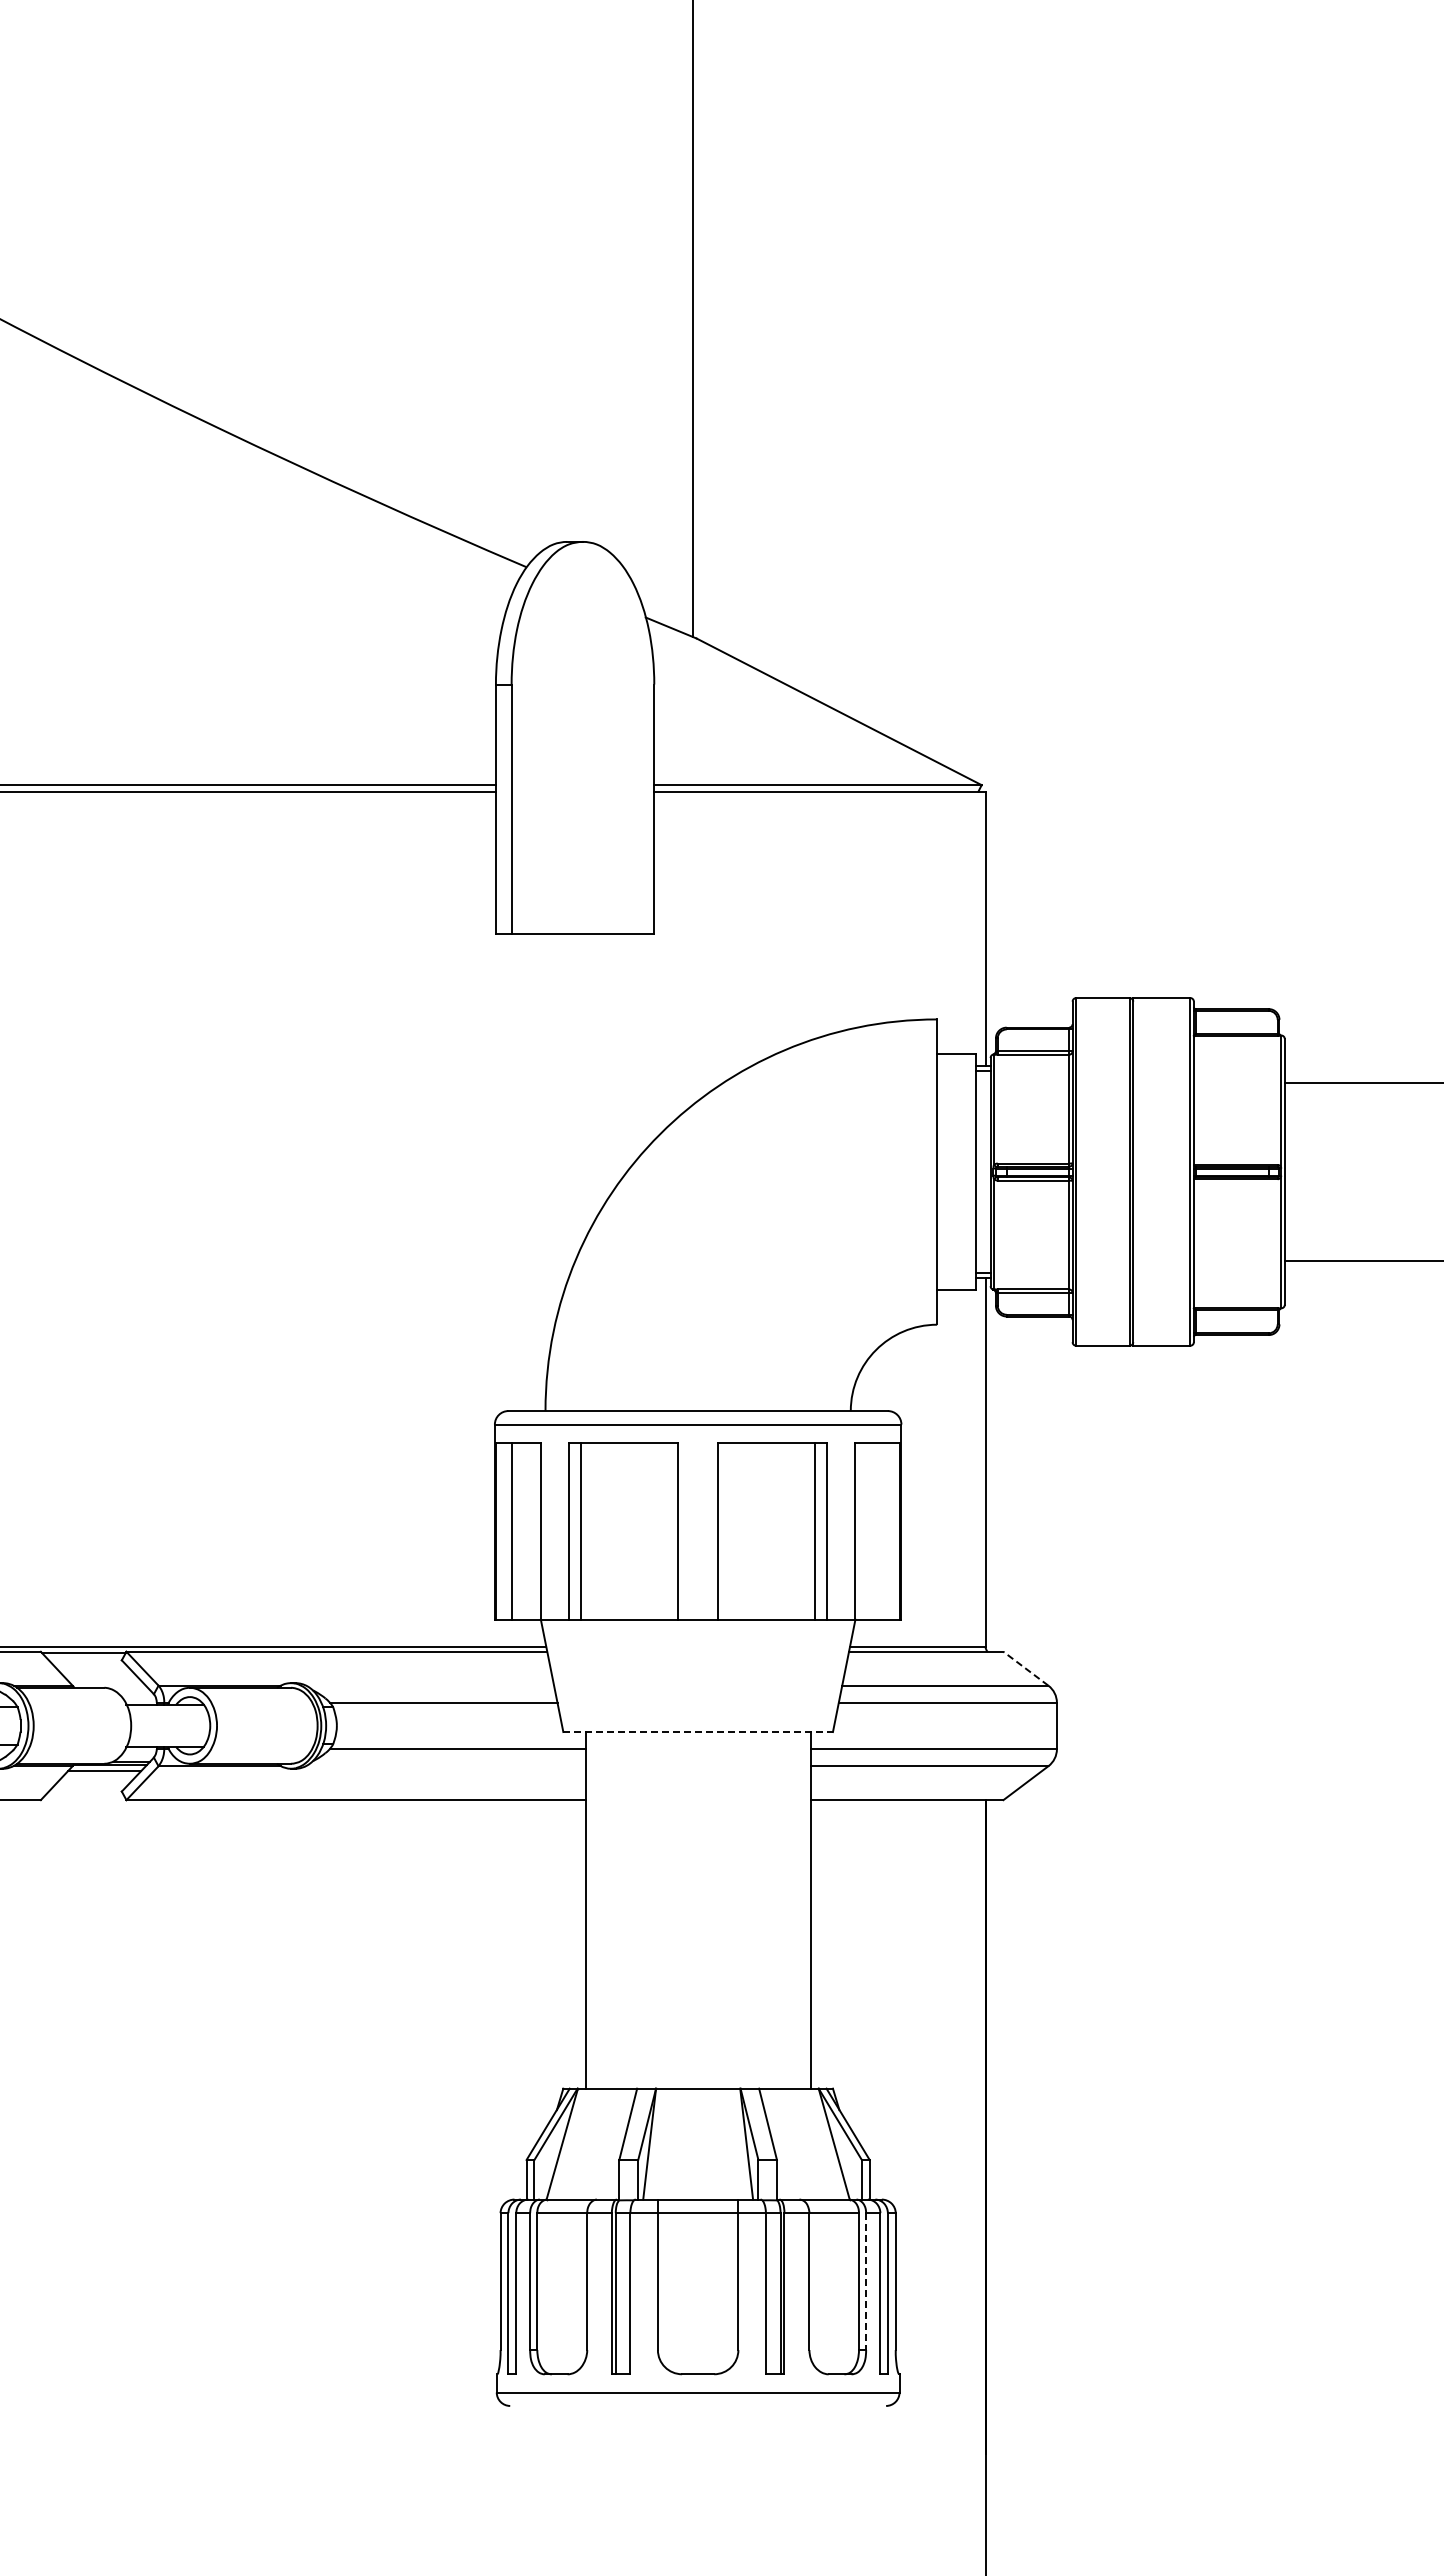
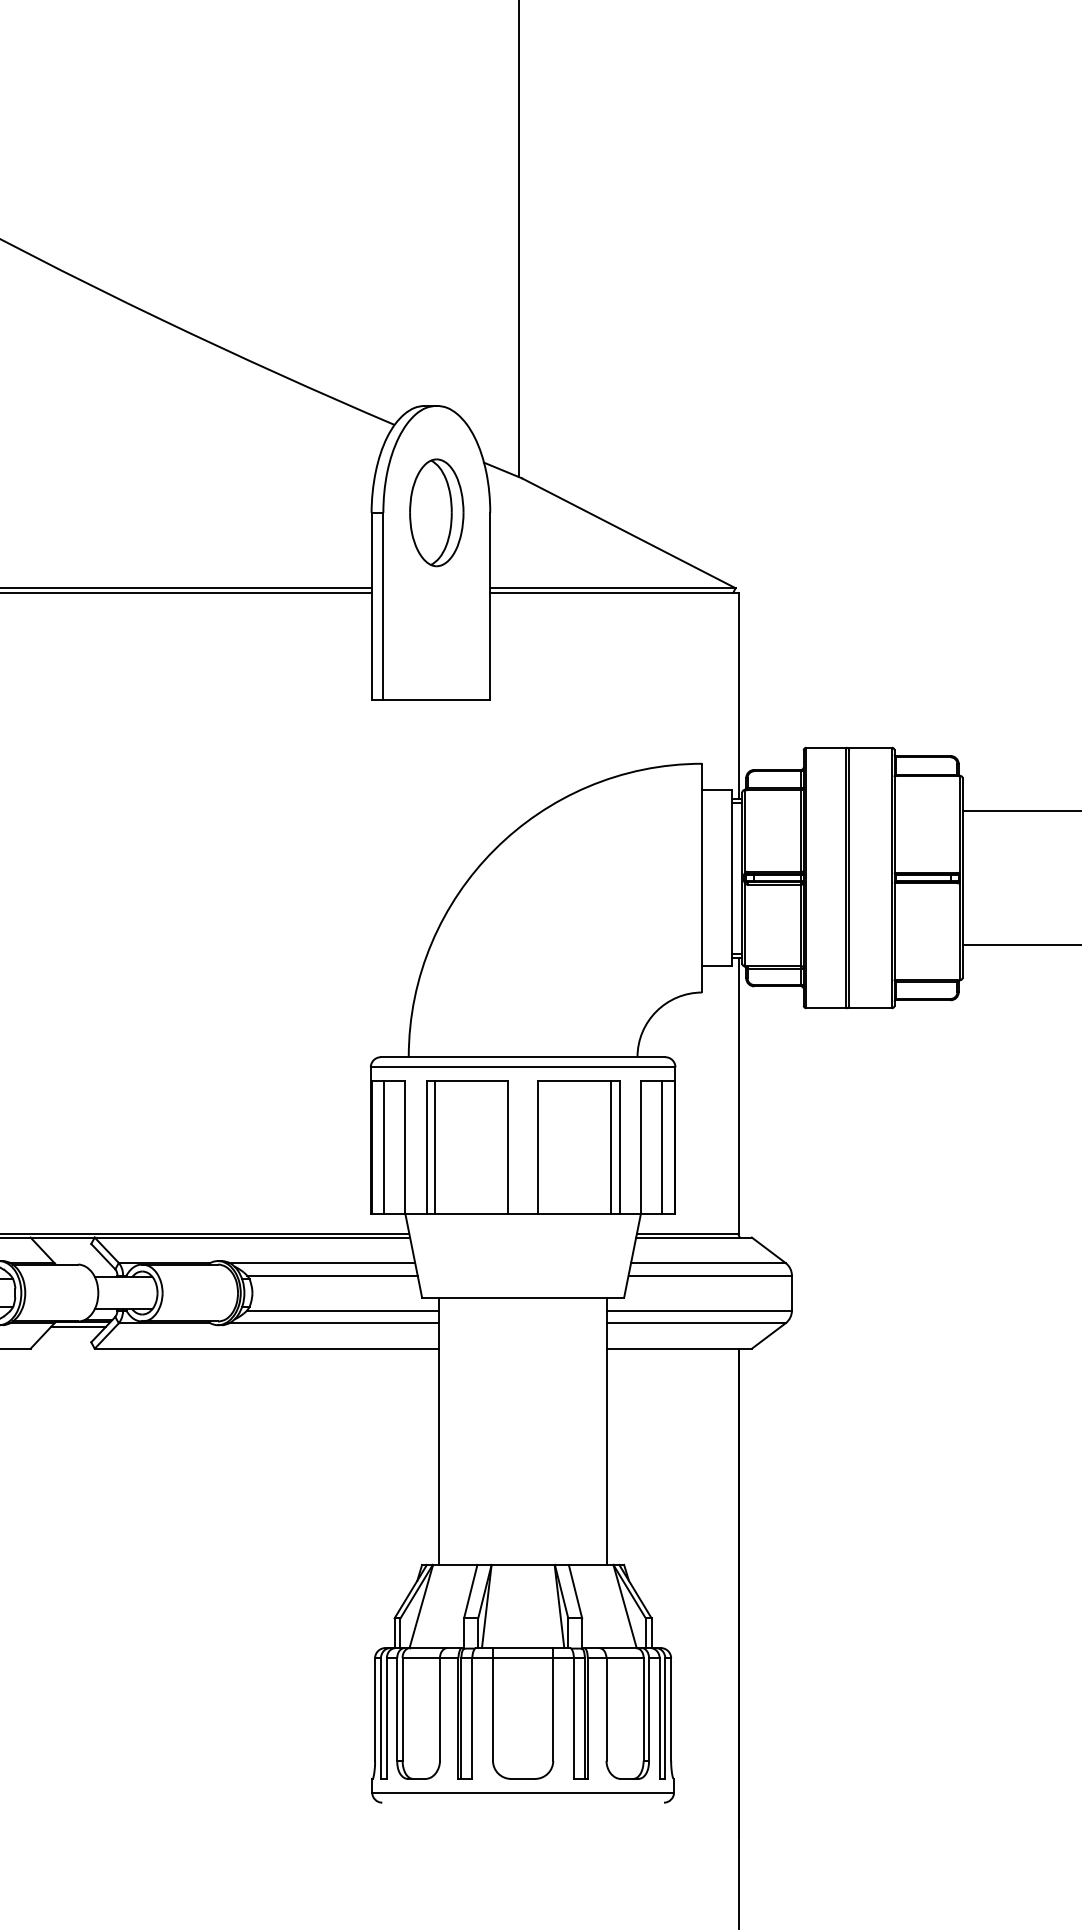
part: (582, 684) -> (436, 512), added
line: (883, 1531) -> (662, 1147), added
line: (1025, 1668) -> (768, 1250), dashed -> solid
line: (430, 1685) -> (322, 1262), added
line: (698, 1732) -> (523, 1298), dashed -> solid
line: (445, 1766) -> (333, 1323), added
line: (866, 2282) -> (649, 1710), dashed -> solid

